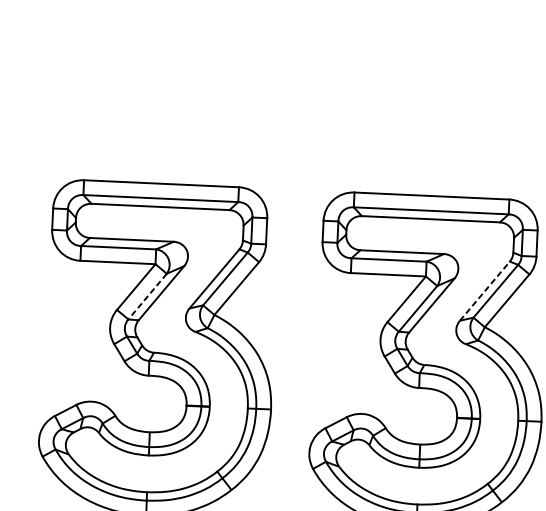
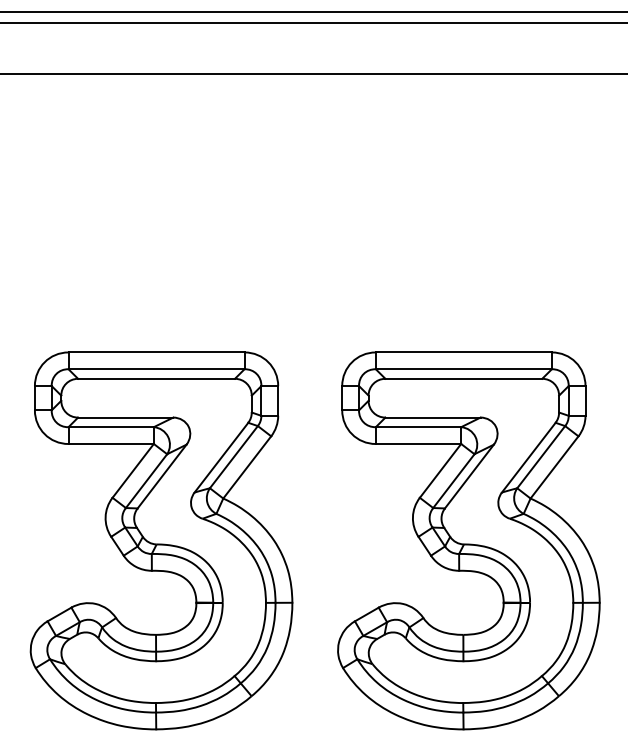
line: (485, 291) -> (529, 457), dashed -> solid
line: (147, 296) -> (146, 481), dashed -> solid

